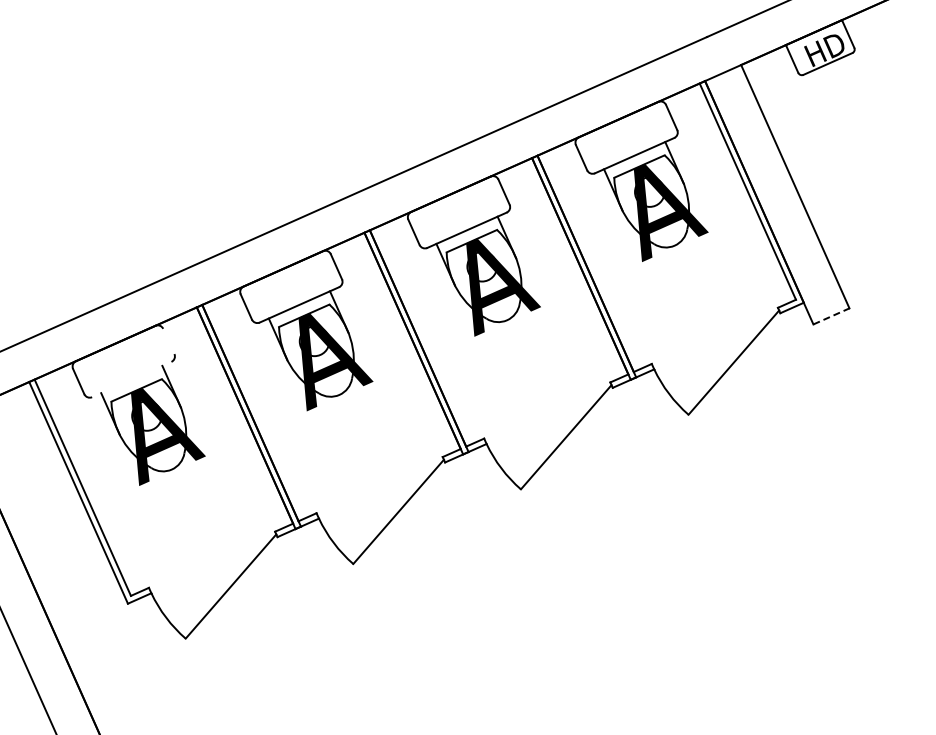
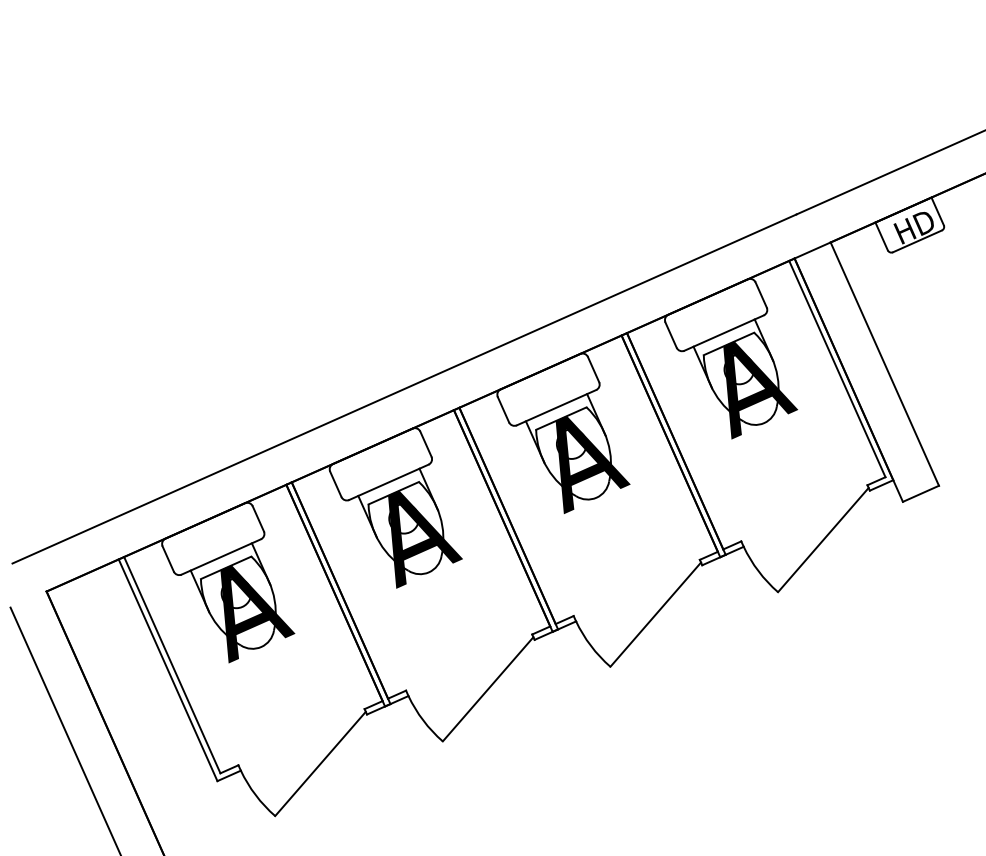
line: (831, 316) -> (920, 493), dashed -> solid
line: (168, 341) -> (257, 518), added
line: (131, 379) -> (220, 556), added

